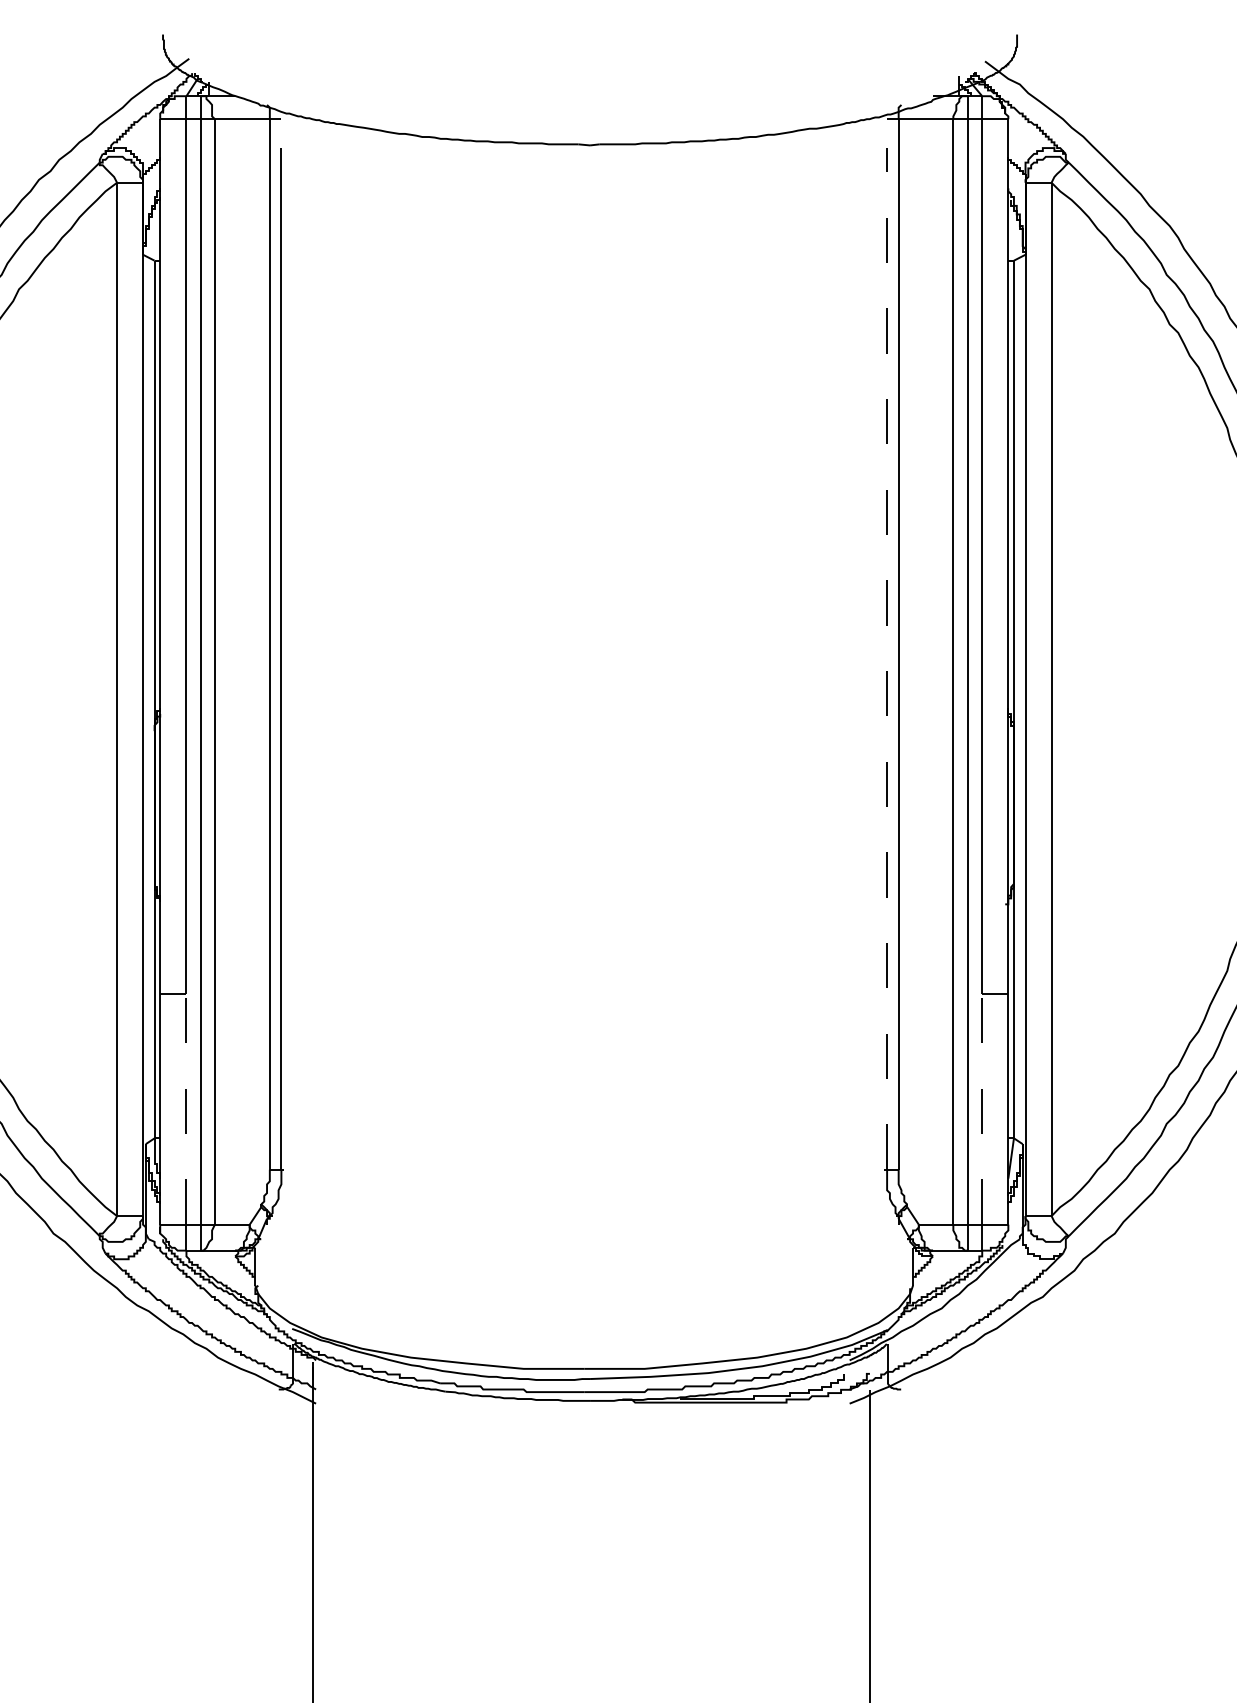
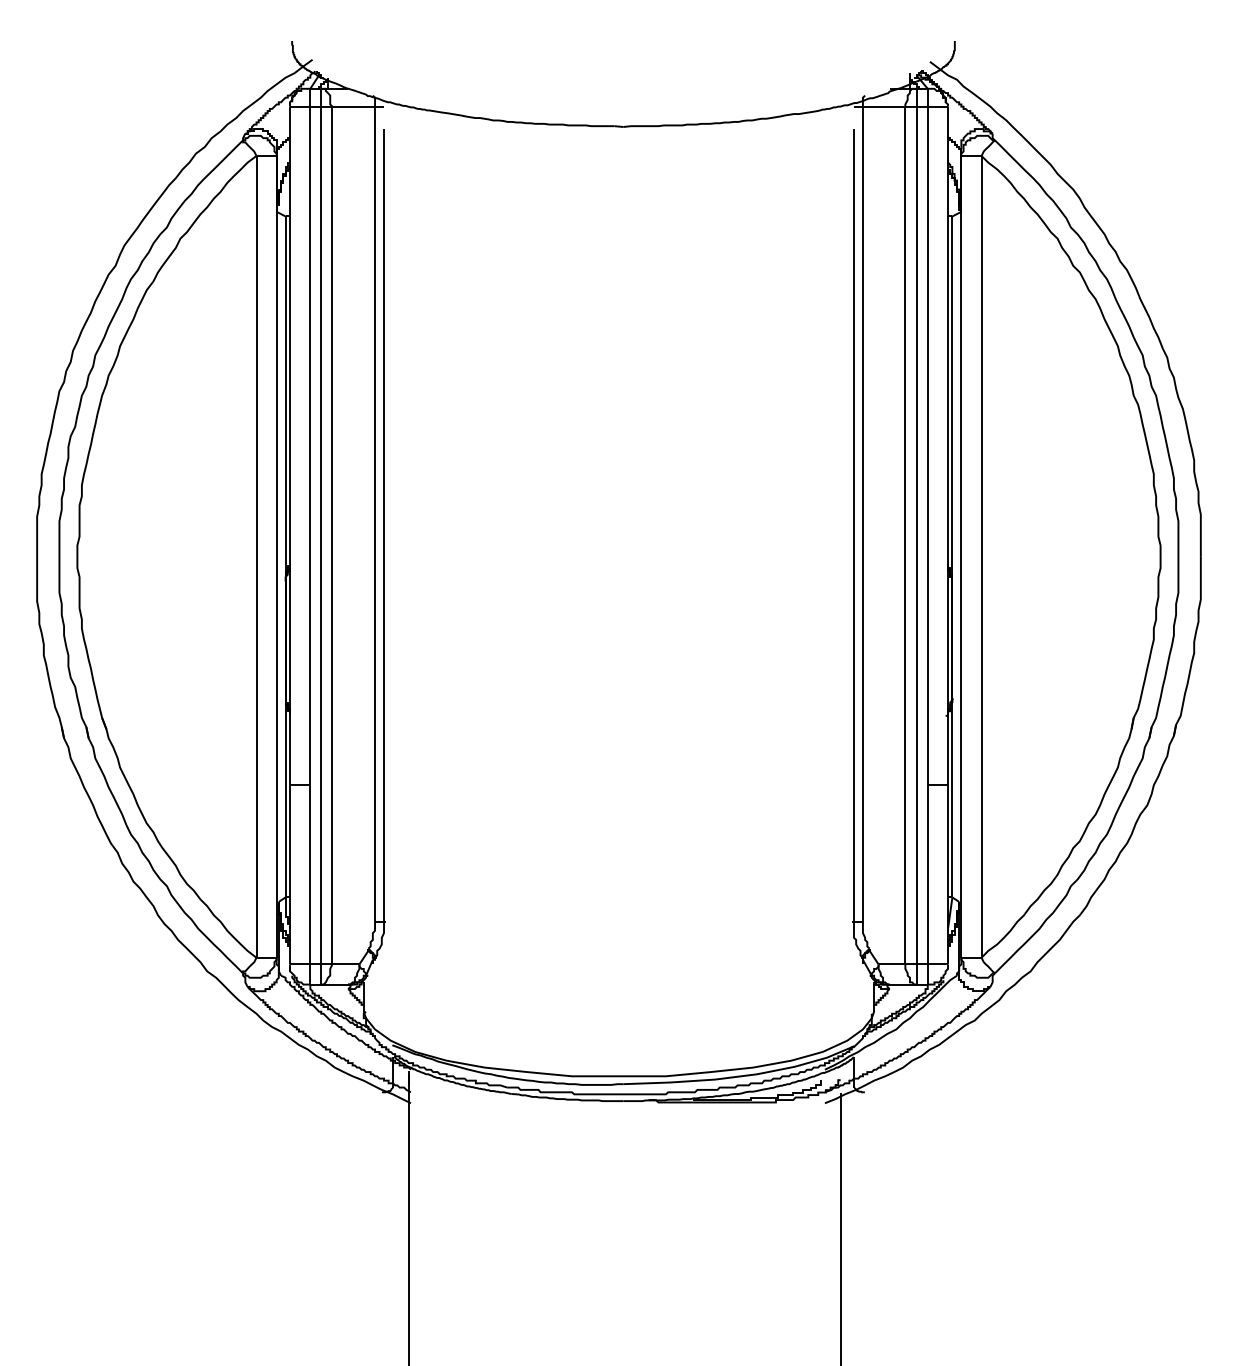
line: (886, 657) -> (853, 524), dashed -> solid
line: (186, 1108) -> (310, 874), dashed -> solid
line: (981, 1108) -> (927, 874), dashed -> solid

